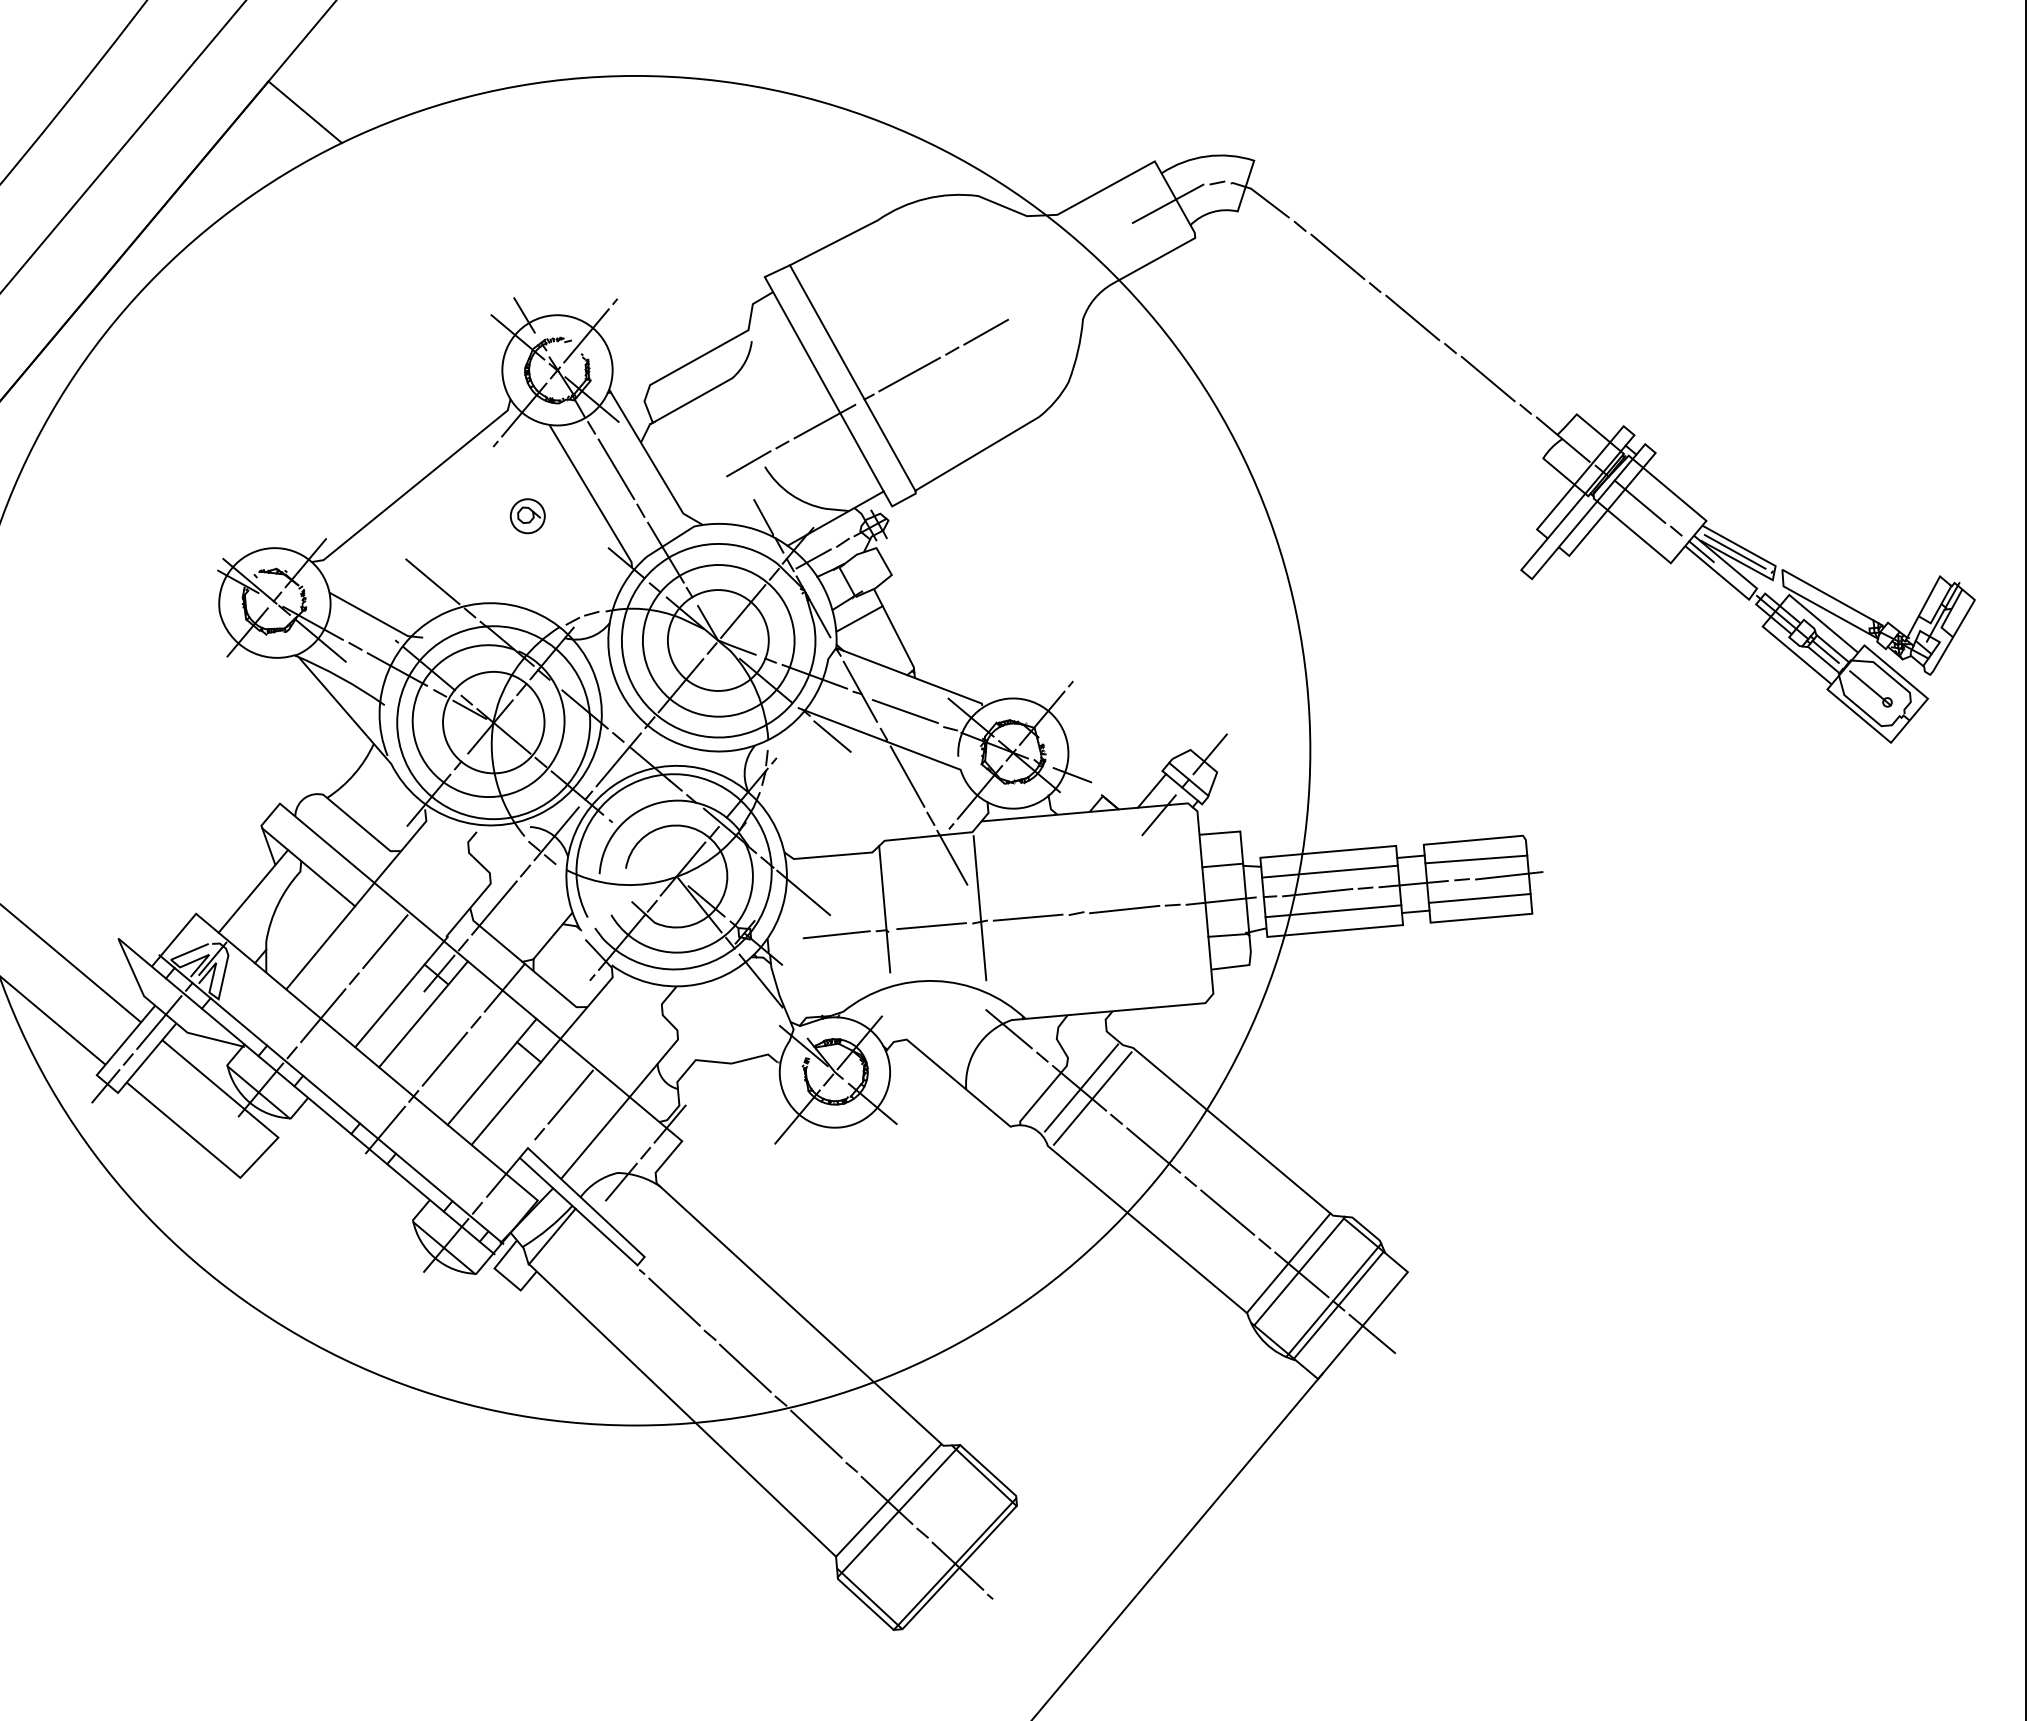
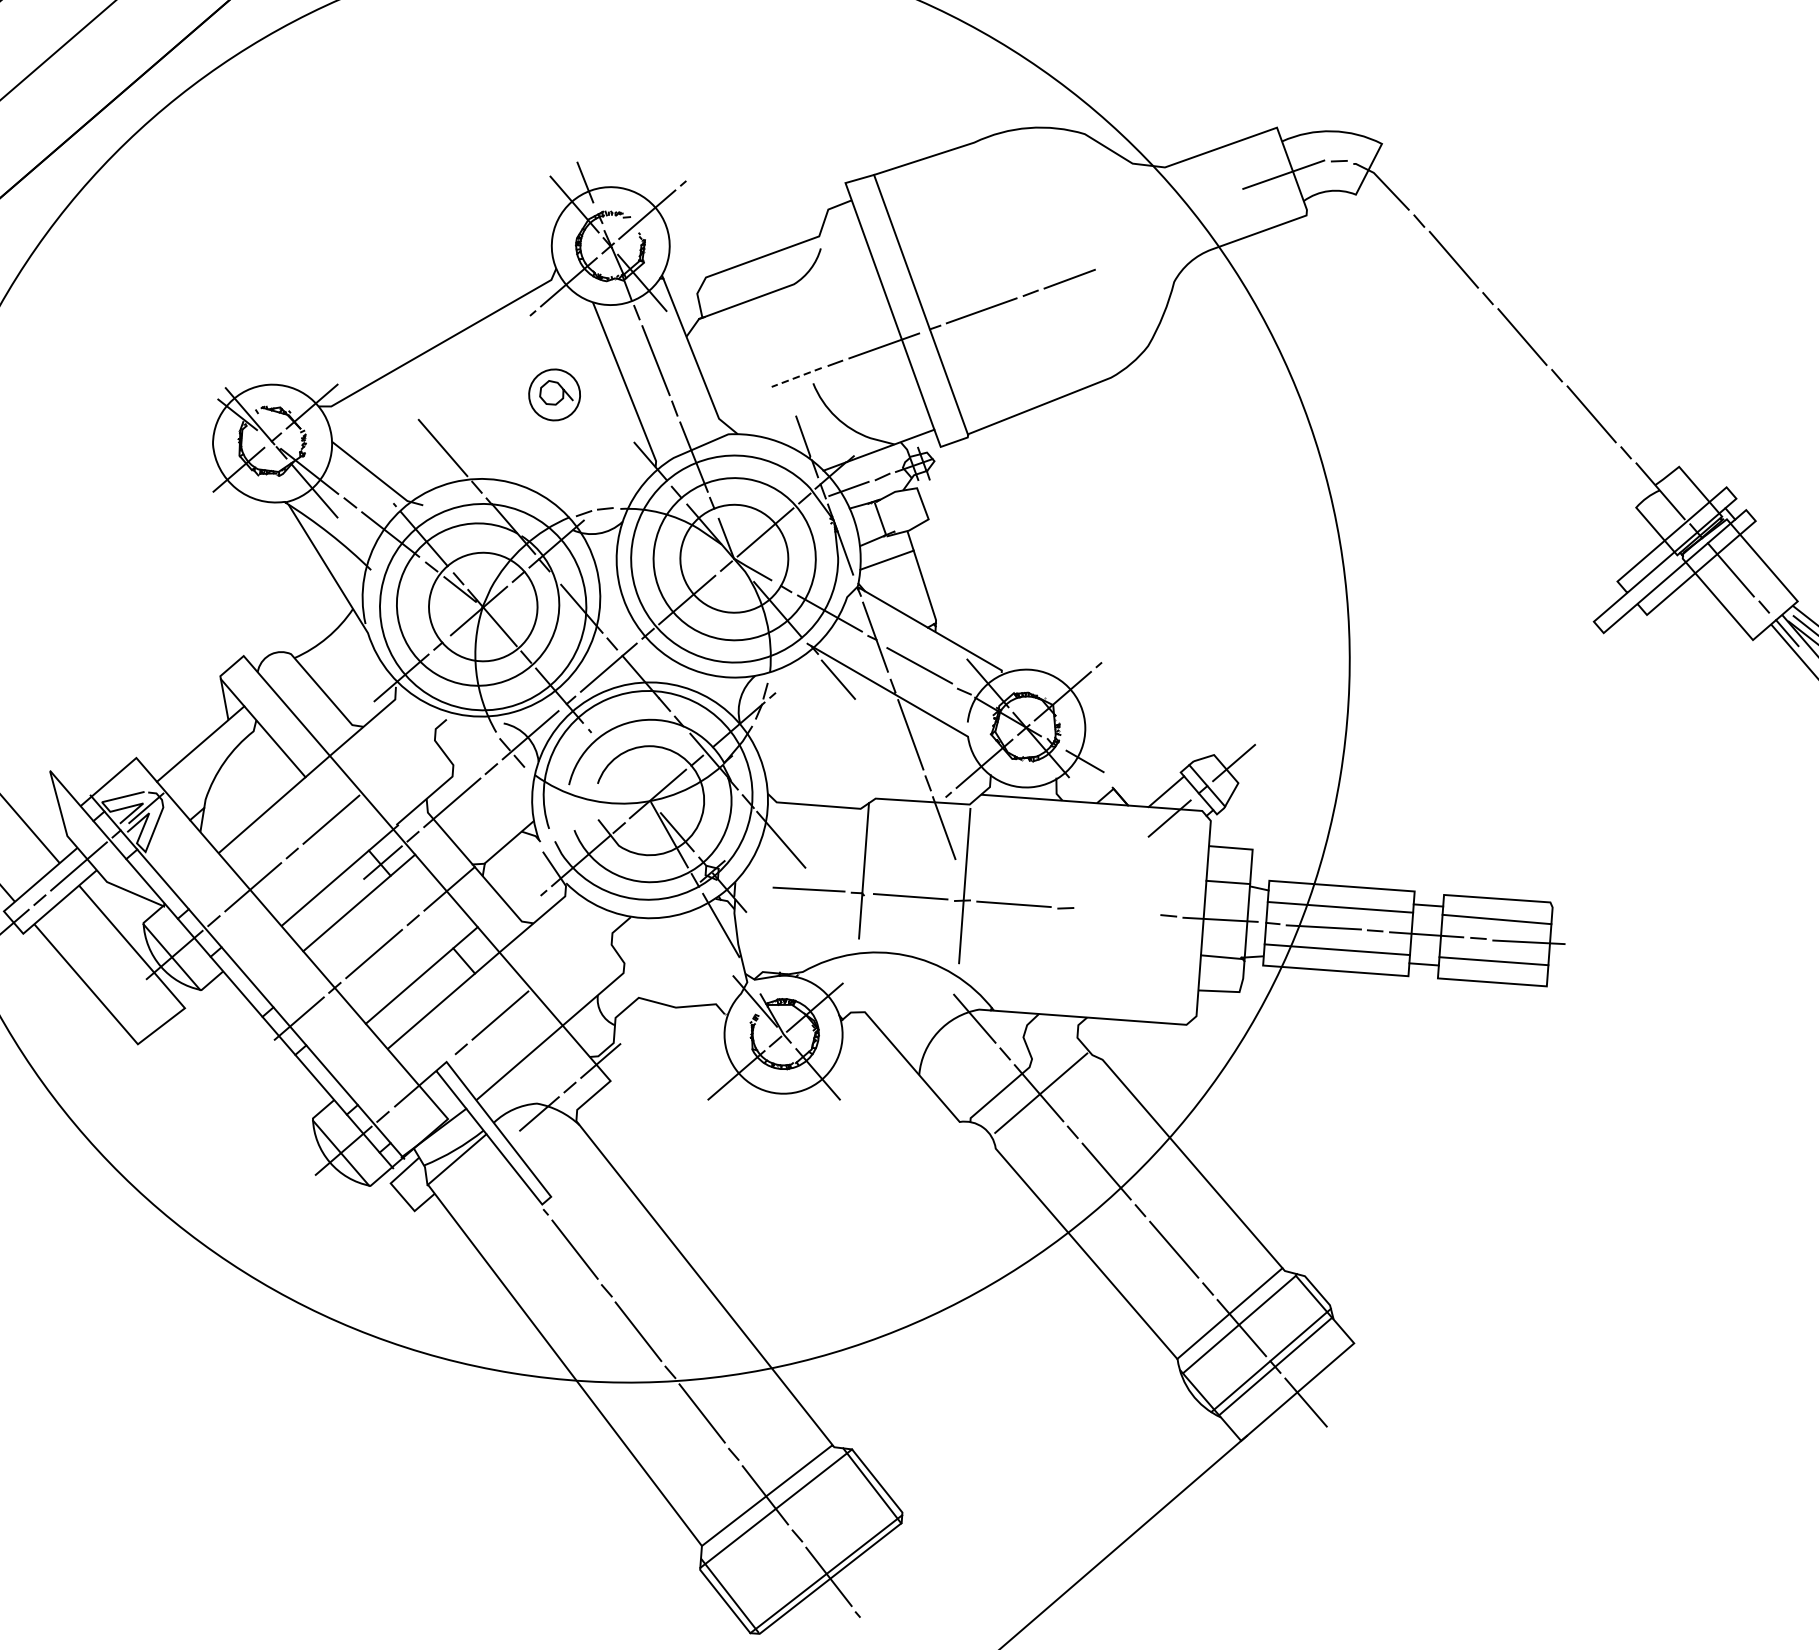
line: (748, 464) -> (796, 378), solid -> dashed
part: (527, 516) -> (554, 395), size x1.4
line: (1124, 909) -> (1117, 912), removed
line: (1092, 1098) -> (1050, 1106), removed

